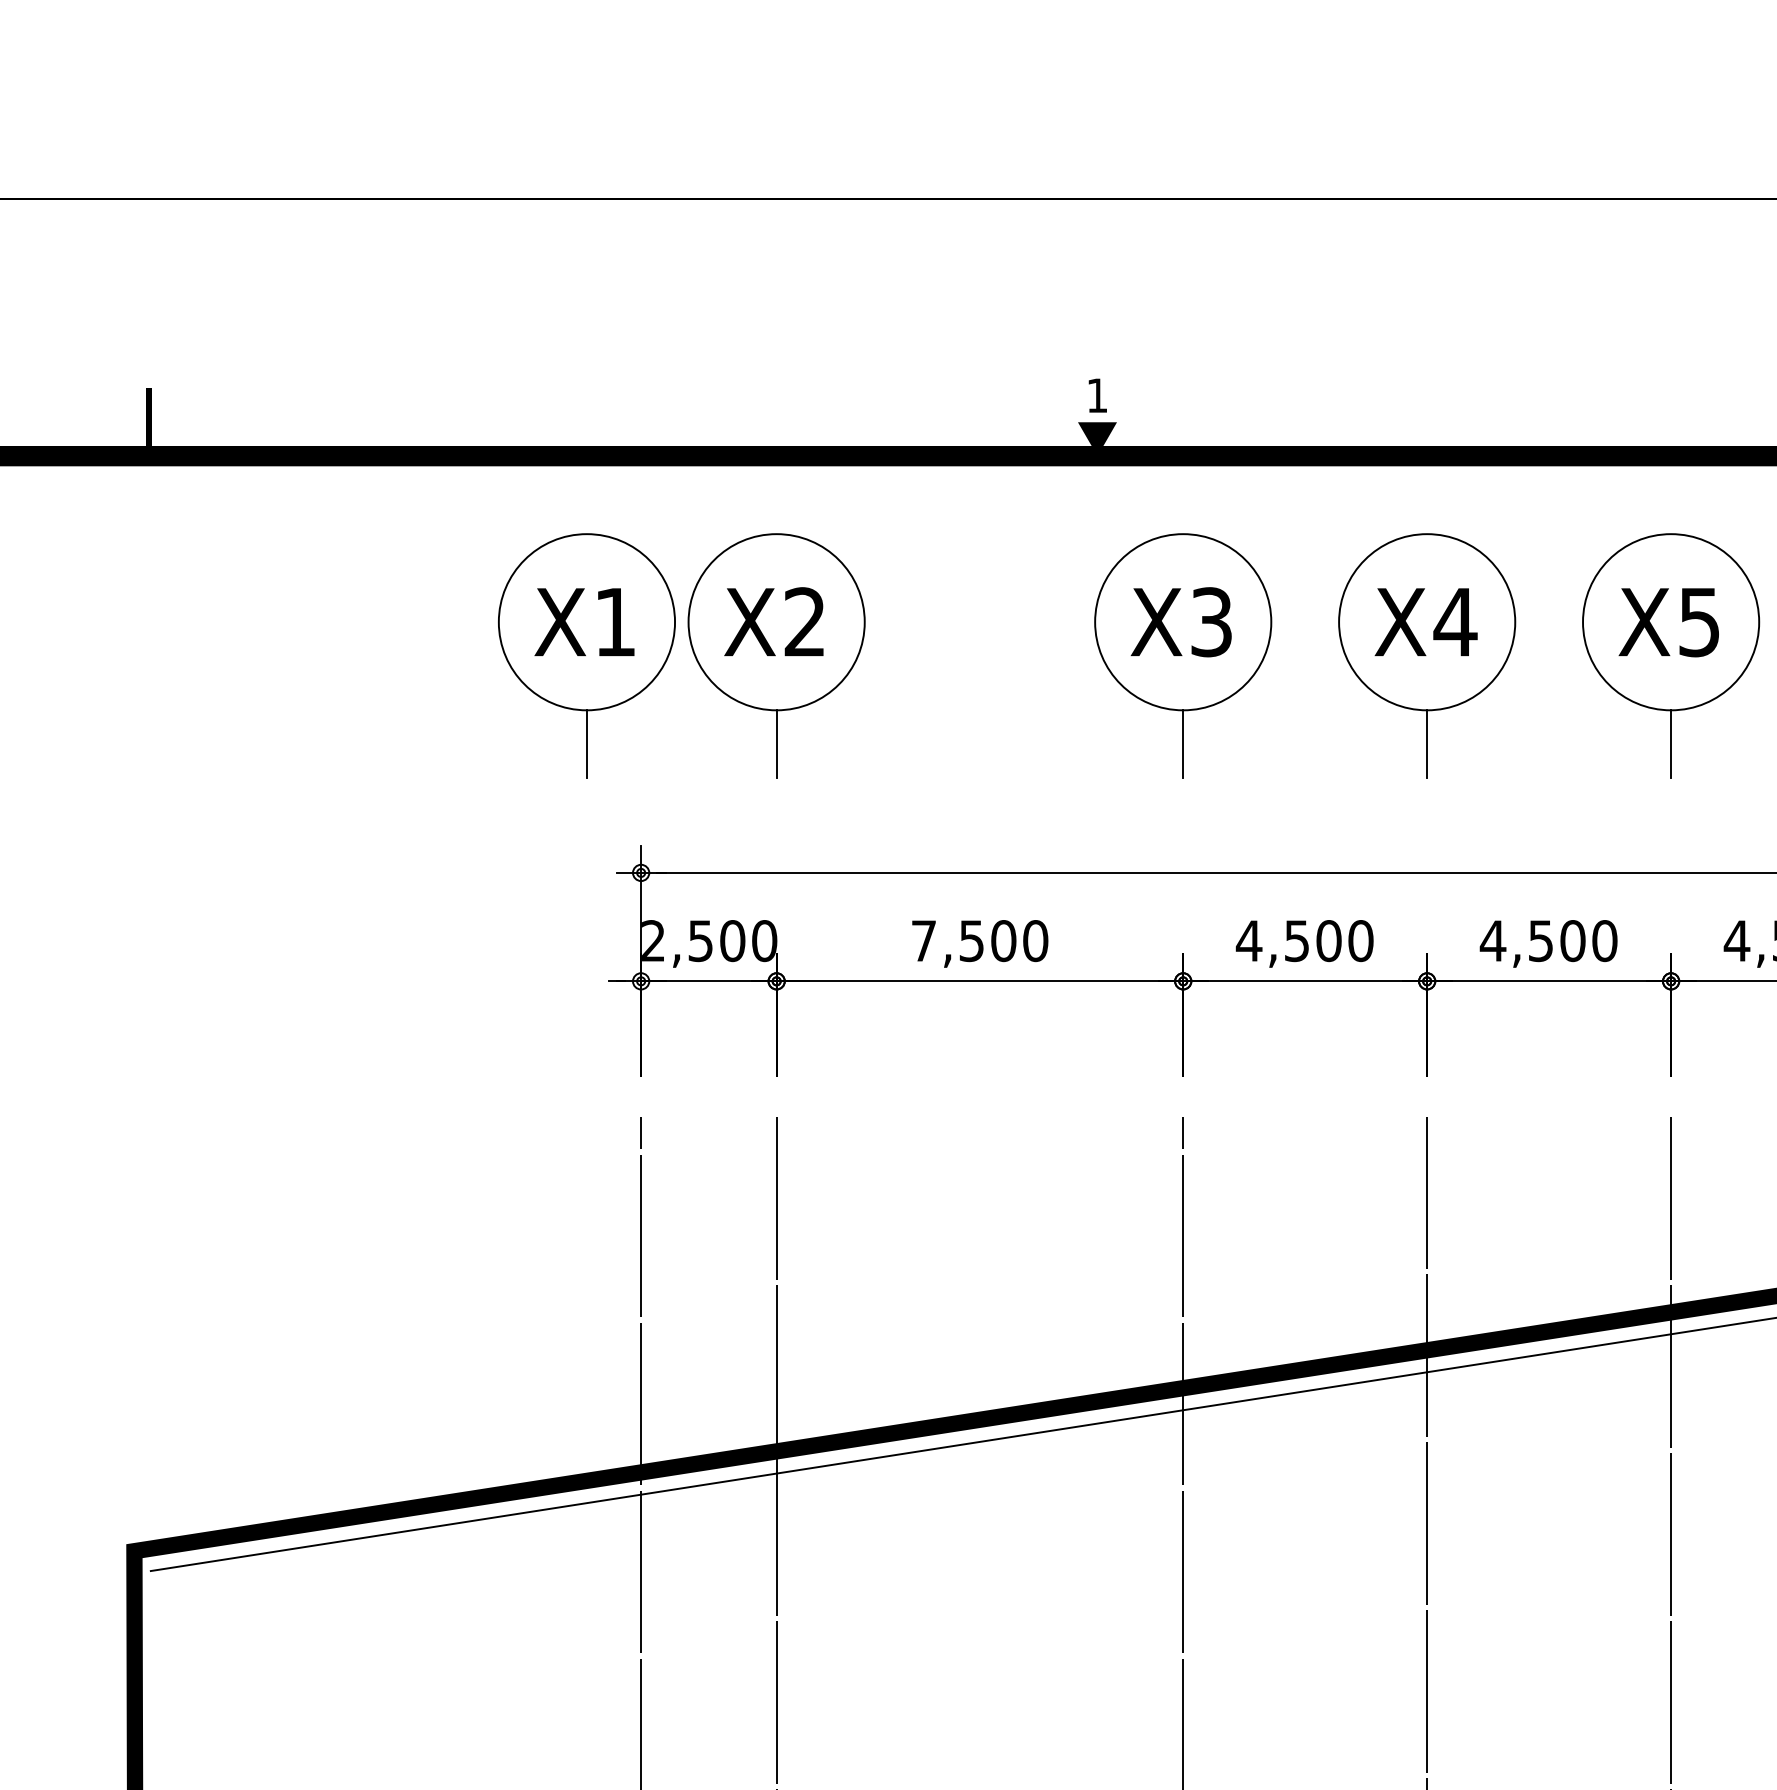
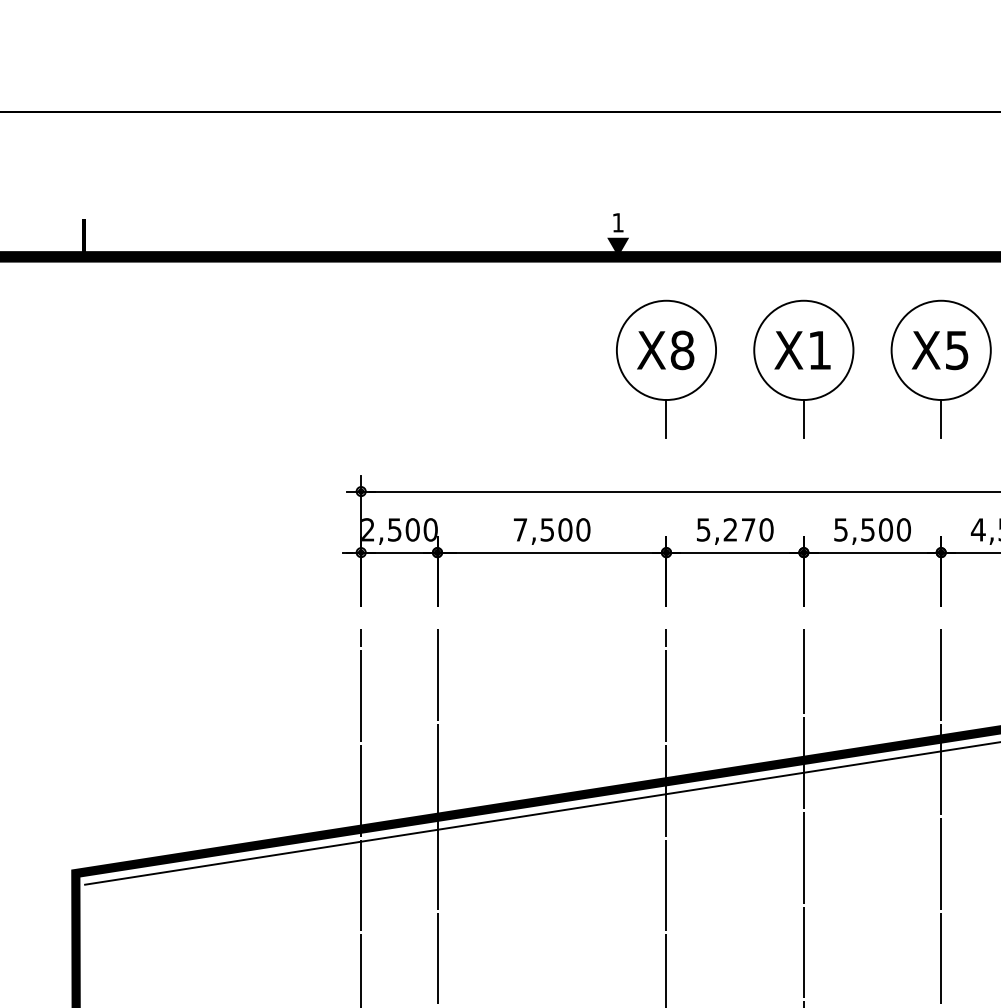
text: (1211, 622) -> (682, 350), X3 -> X8
text: (1454, 622) -> (819, 350), X4 -> X1
part: (680, 654) -> (383, 368), removed
text: (1288, 940) -> (725, 529), 4,500 -> 5,270
text: (1492, 940) -> (840, 529), 4,500 -> 5,500

